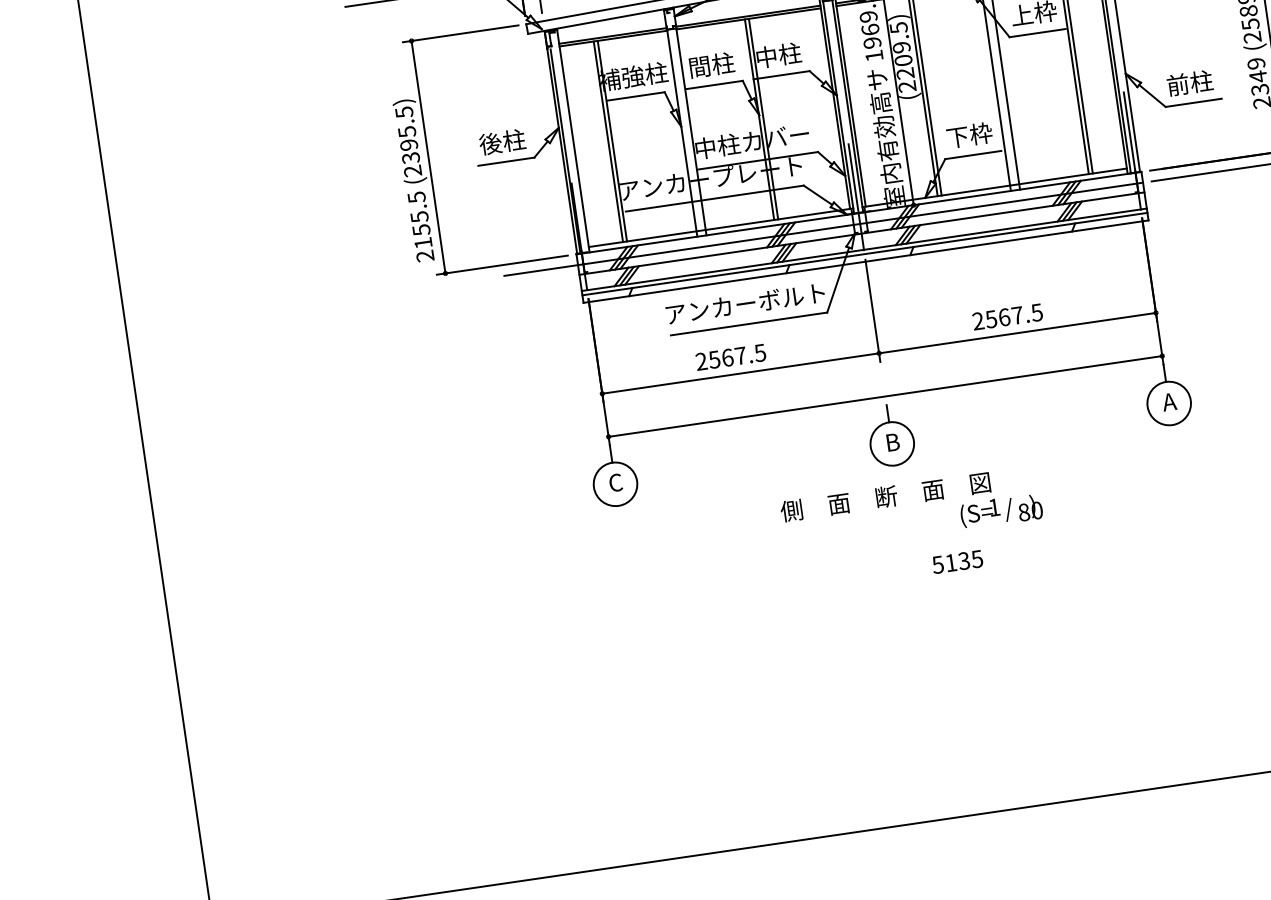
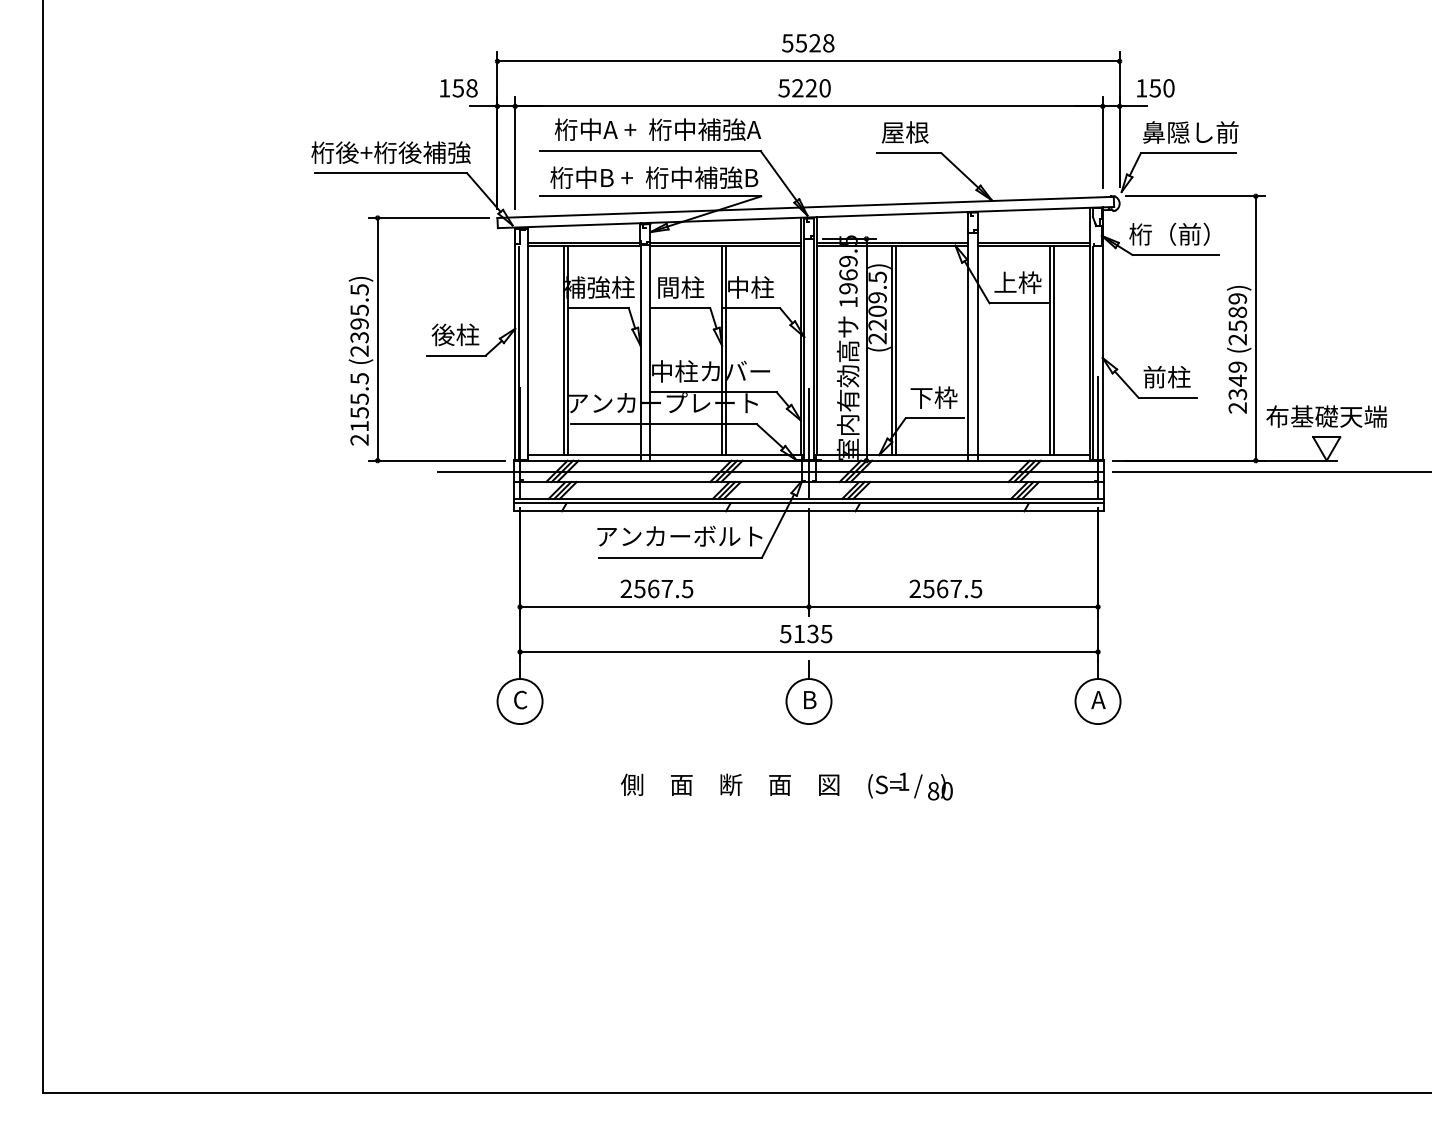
text: (885, 496) -> (730, 784), moved
text: (957, 561) -> (806, 633), moved

